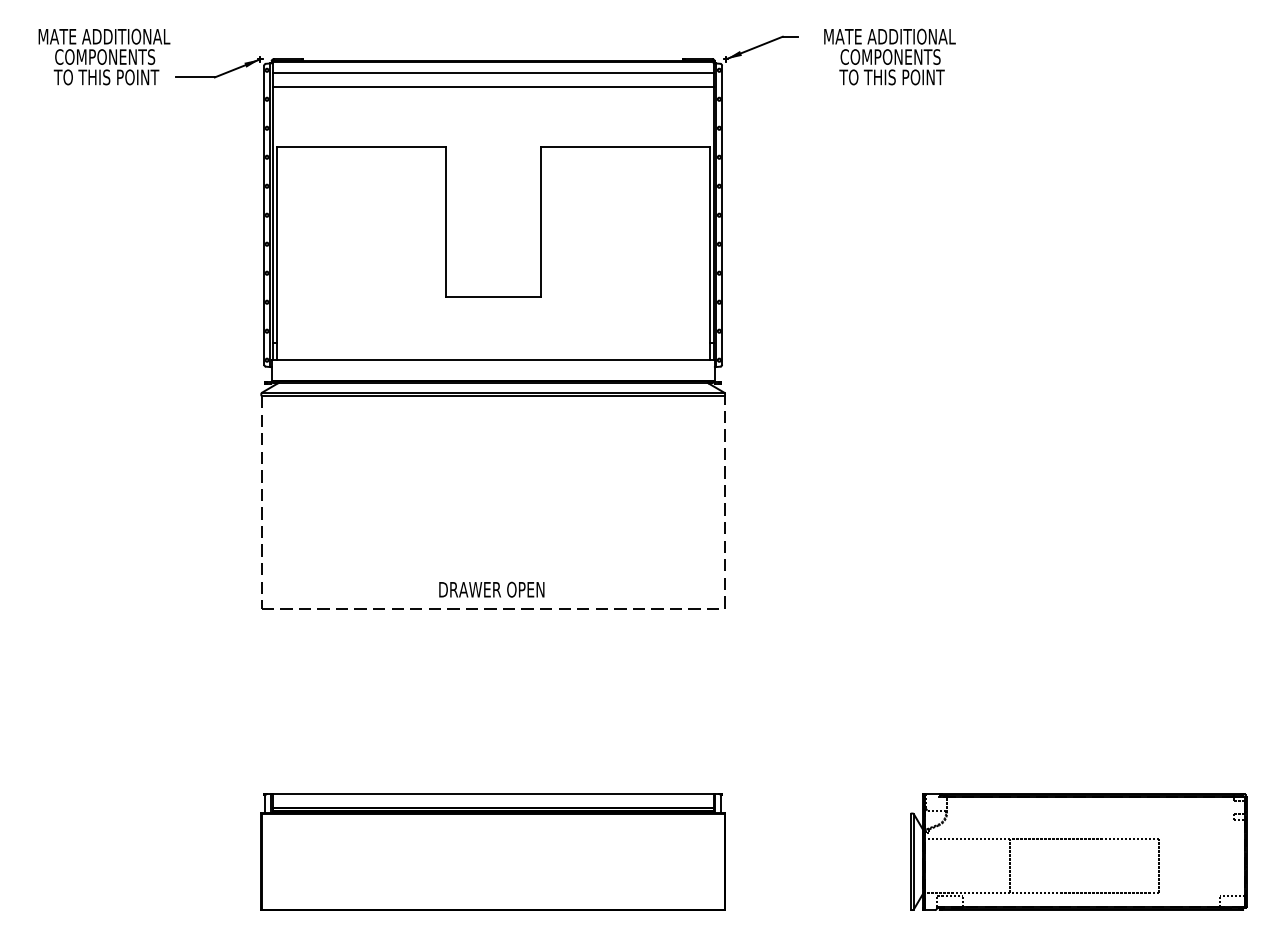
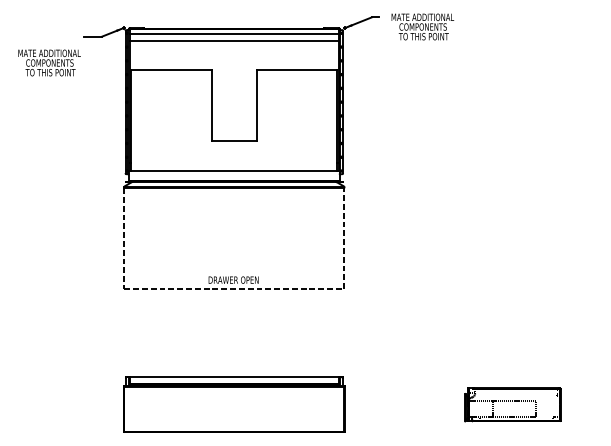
text: (104, 55) -> (49, 62), moved
part: (1078, 851) -> (512, 404), size x0.6

